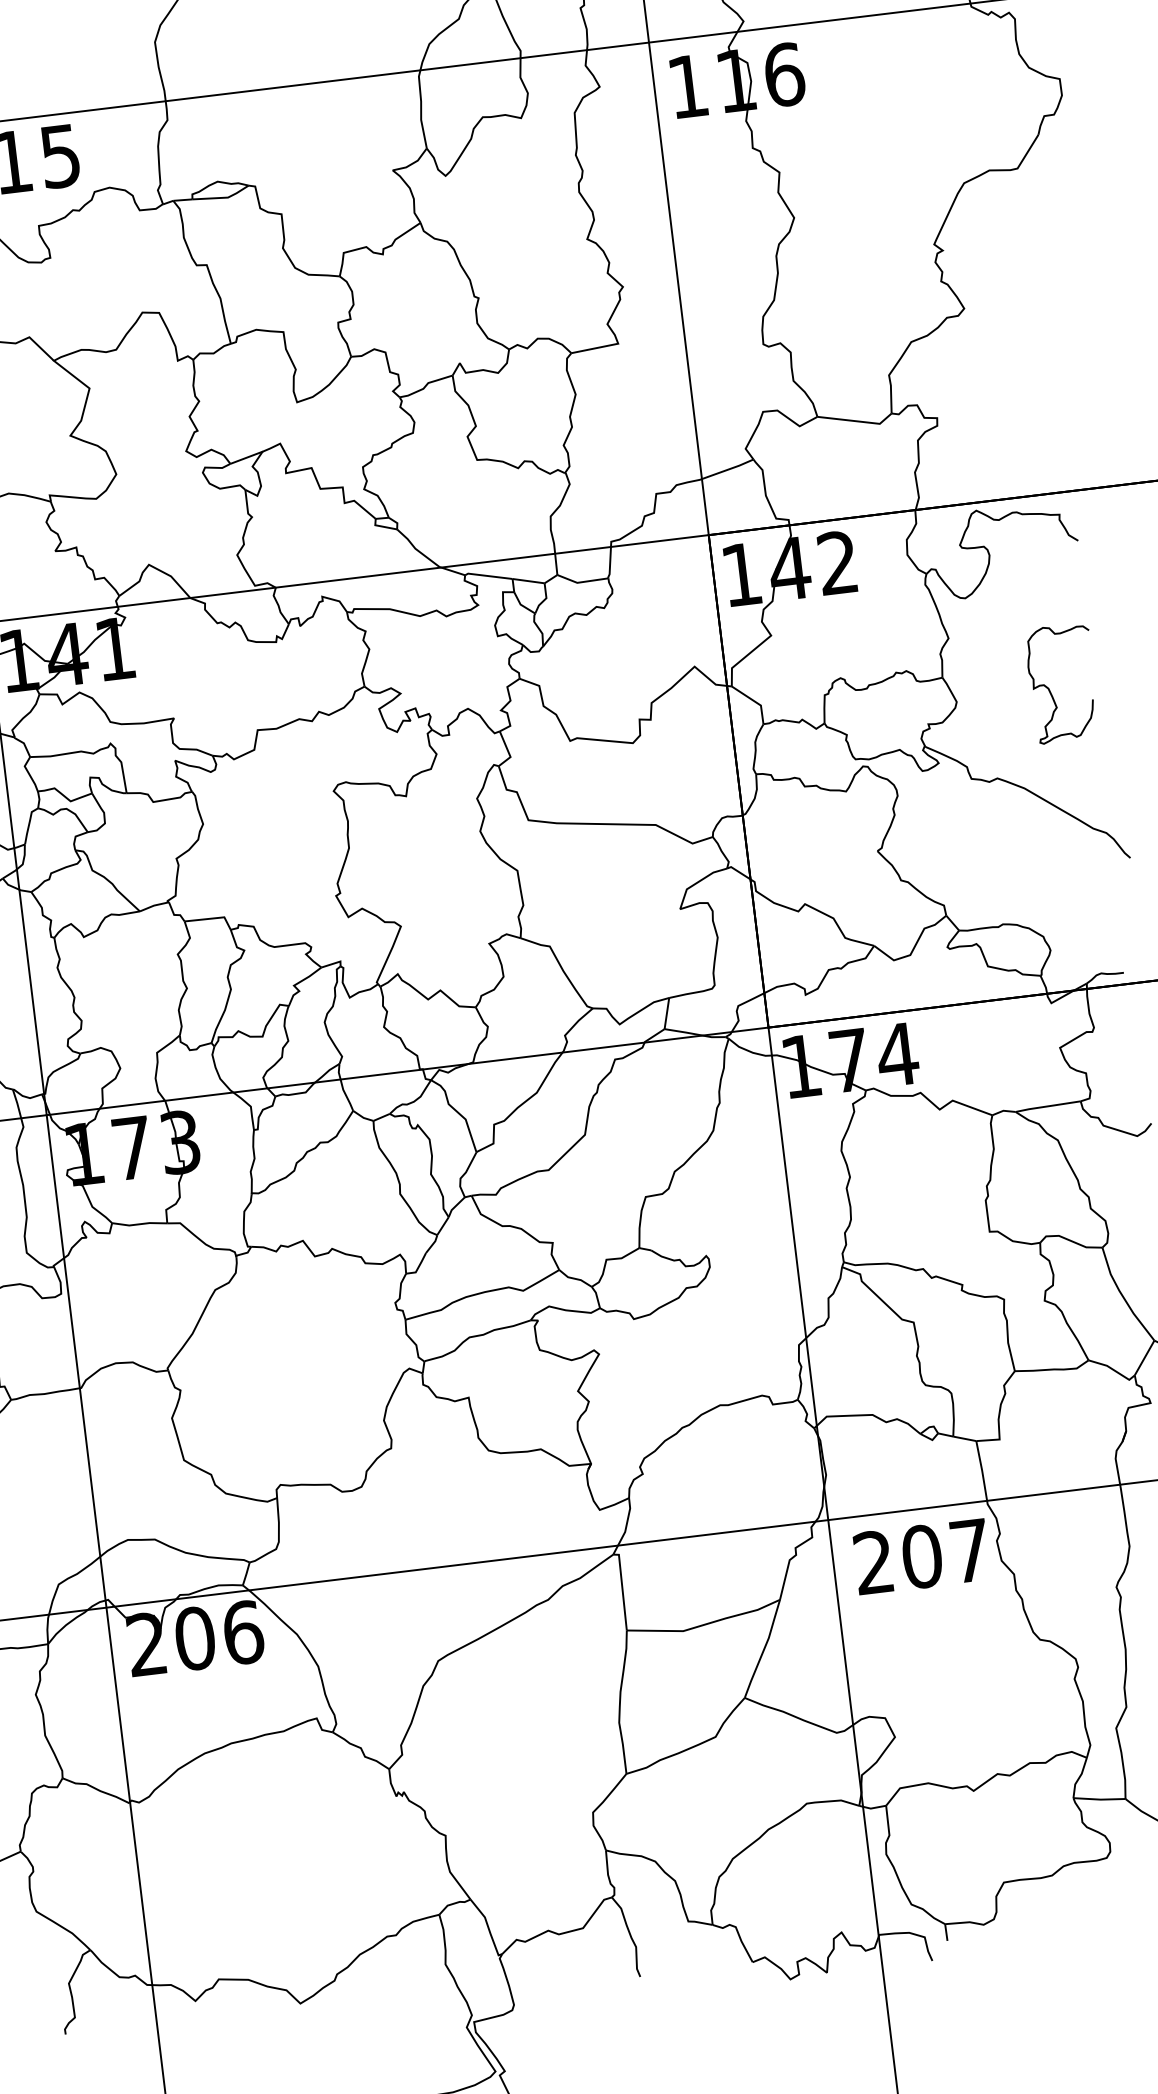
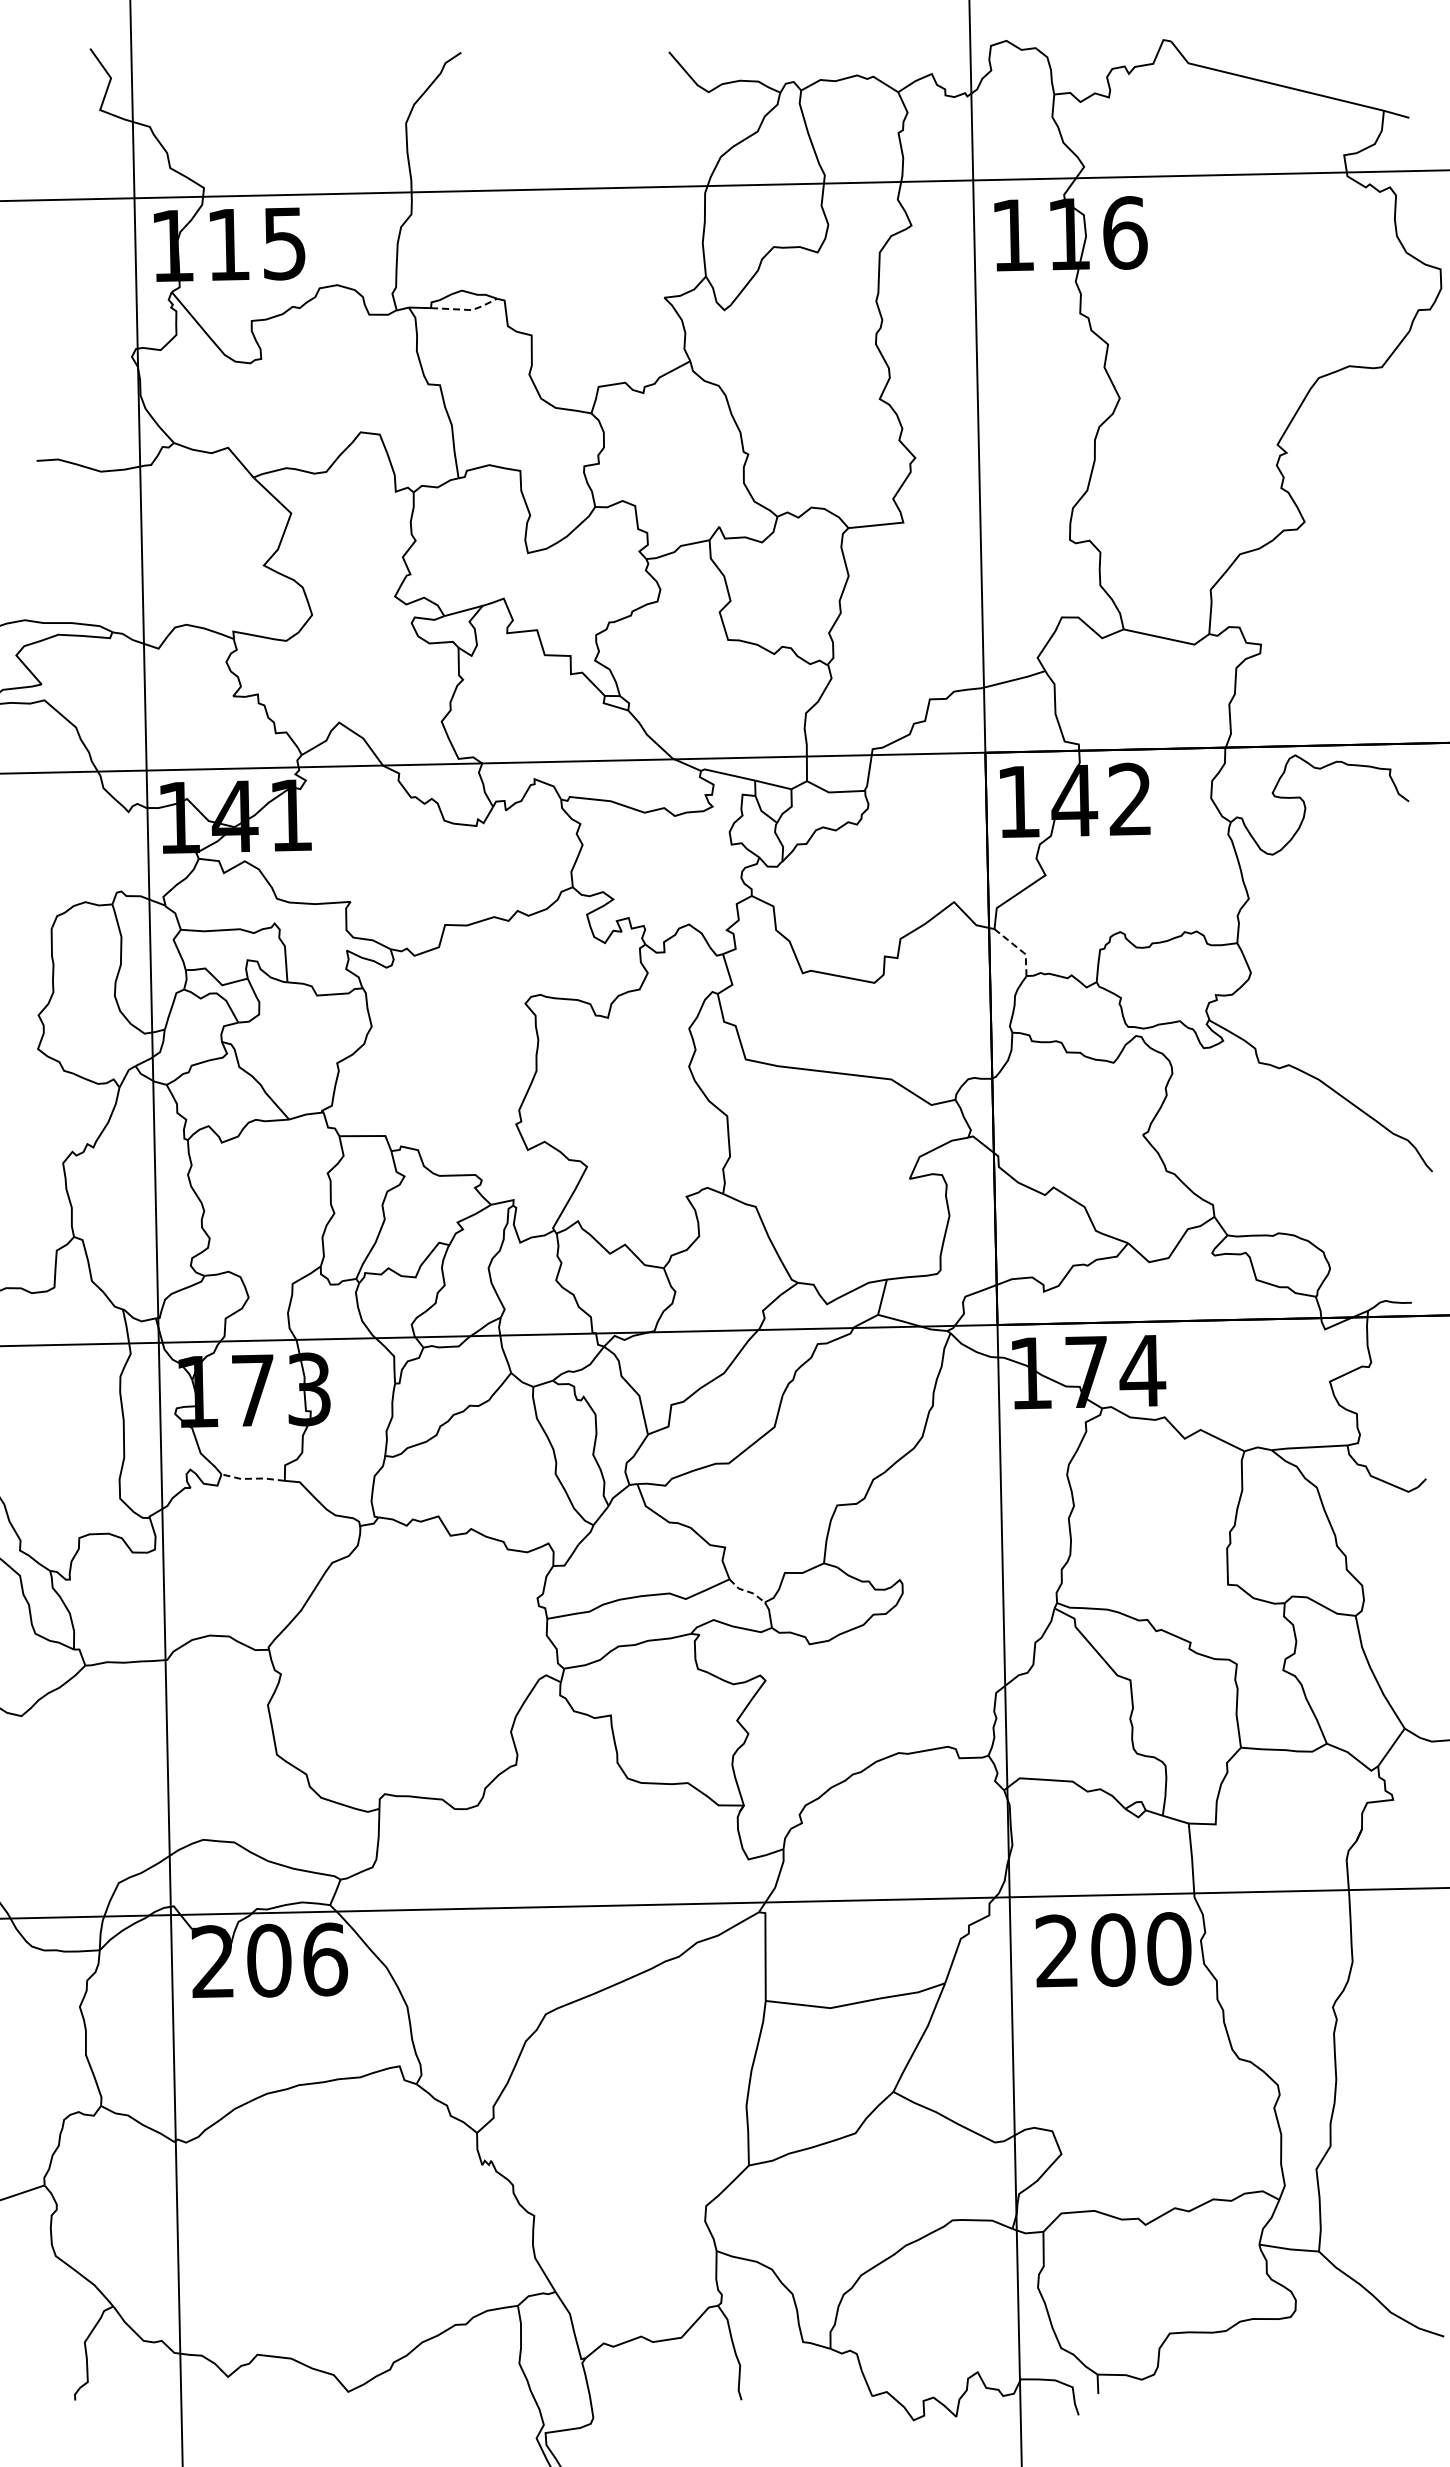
line: (223, 197) -> (467, 309), solid -> dashed
curve: (1050, 689) -> (1359, 969), removed
line: (754, 701) -> (1018, 948), solid -> dashed
line: (139, 1224) -> (252, 1478), solid -> dashed
line: (574, 1279) -> (746, 1591), solid -> dashed
text: (970, 1550) -> (1169, 1948), 207 -> 200

